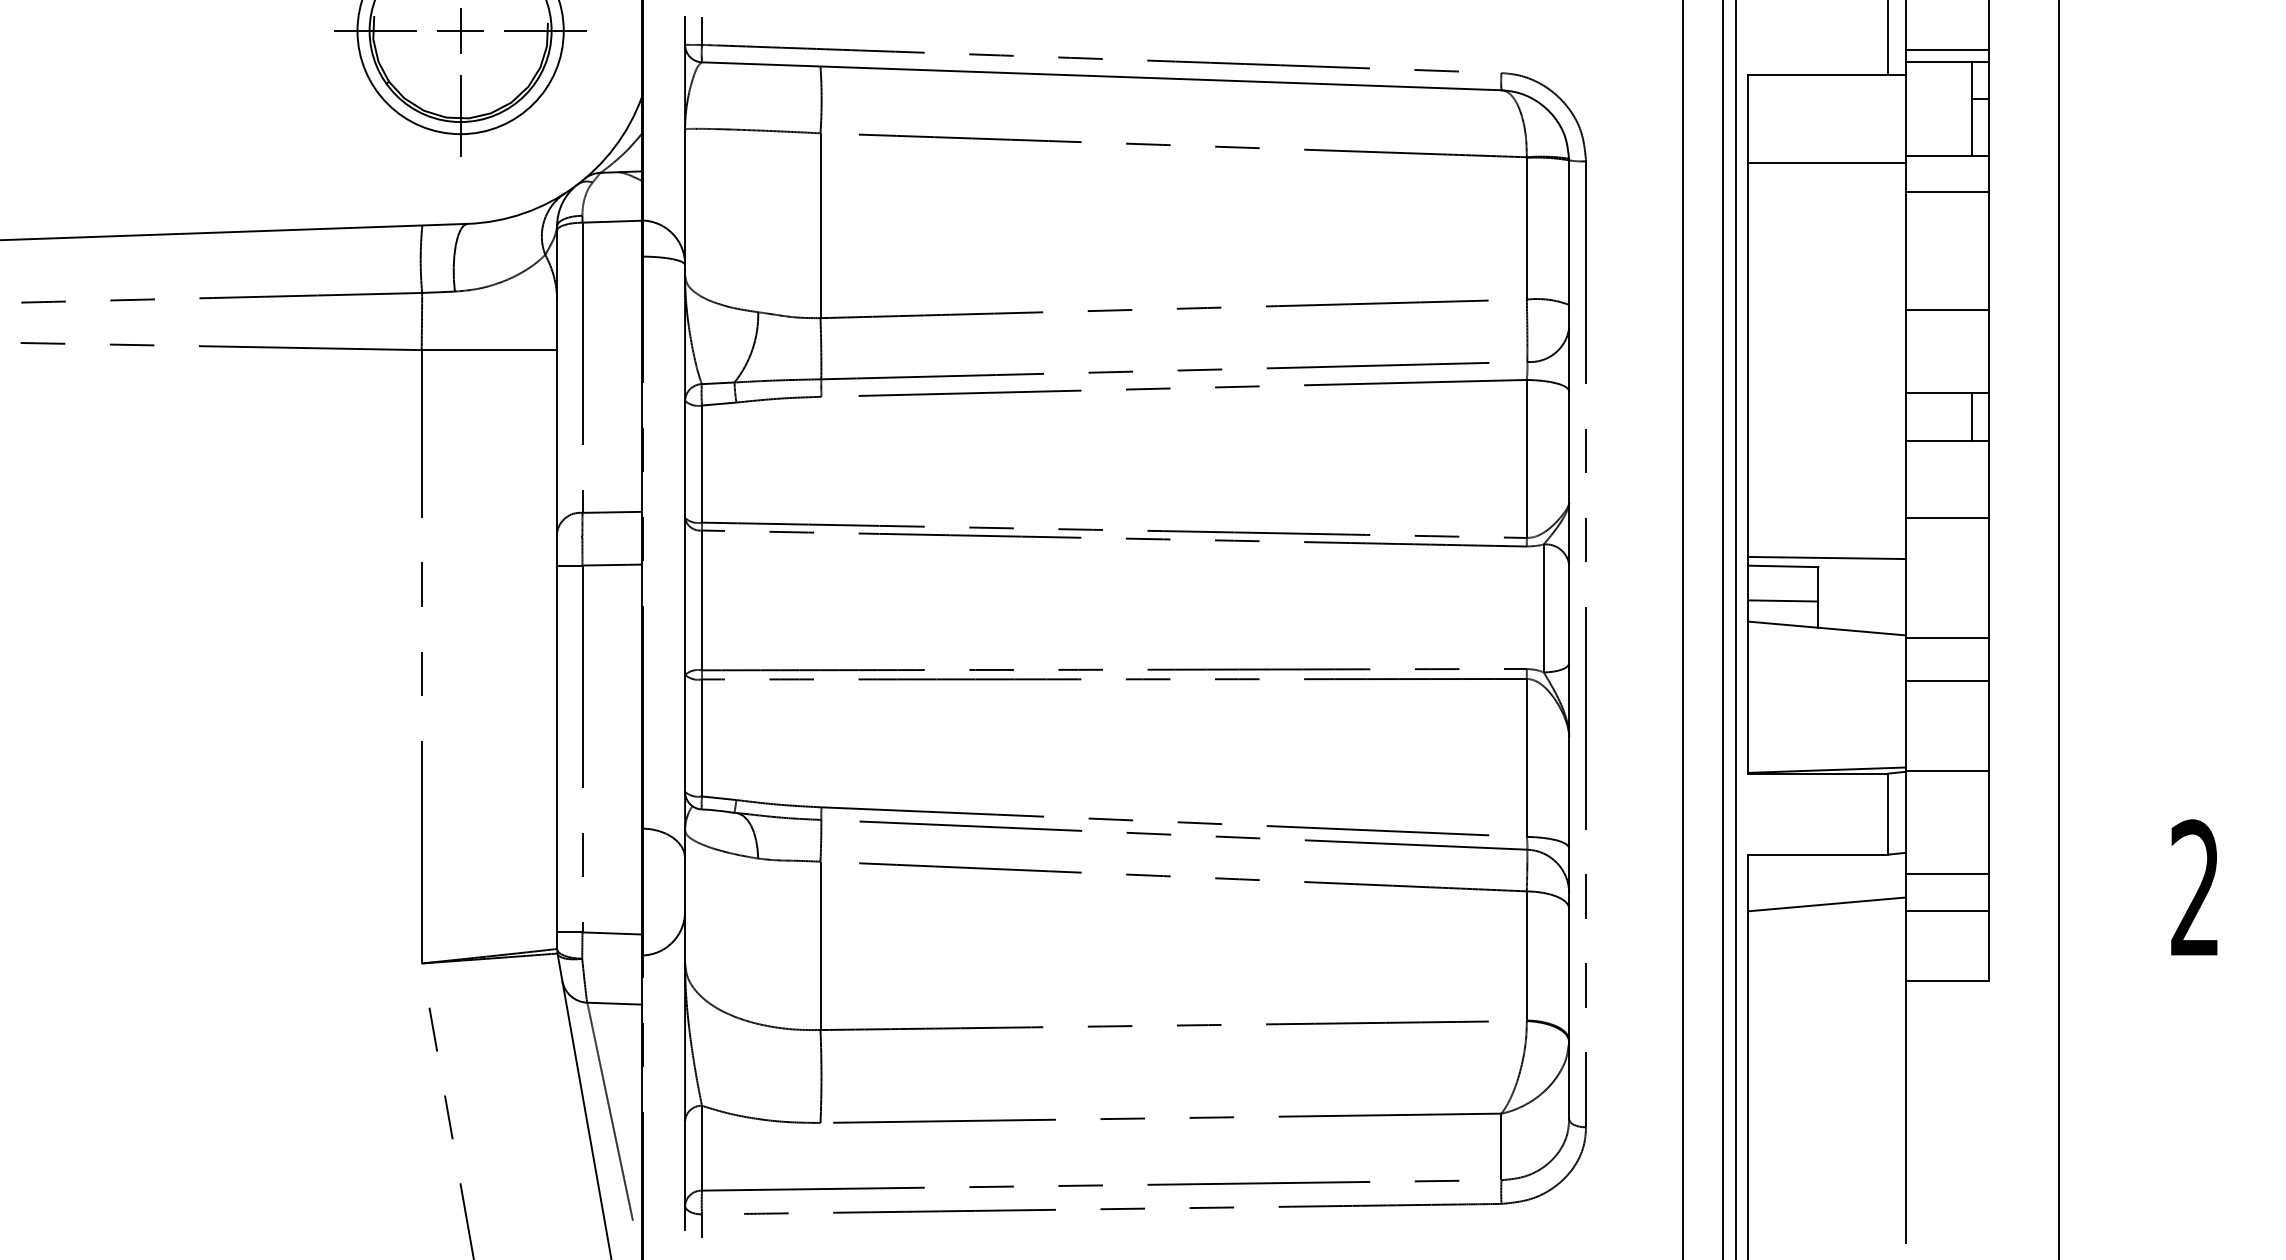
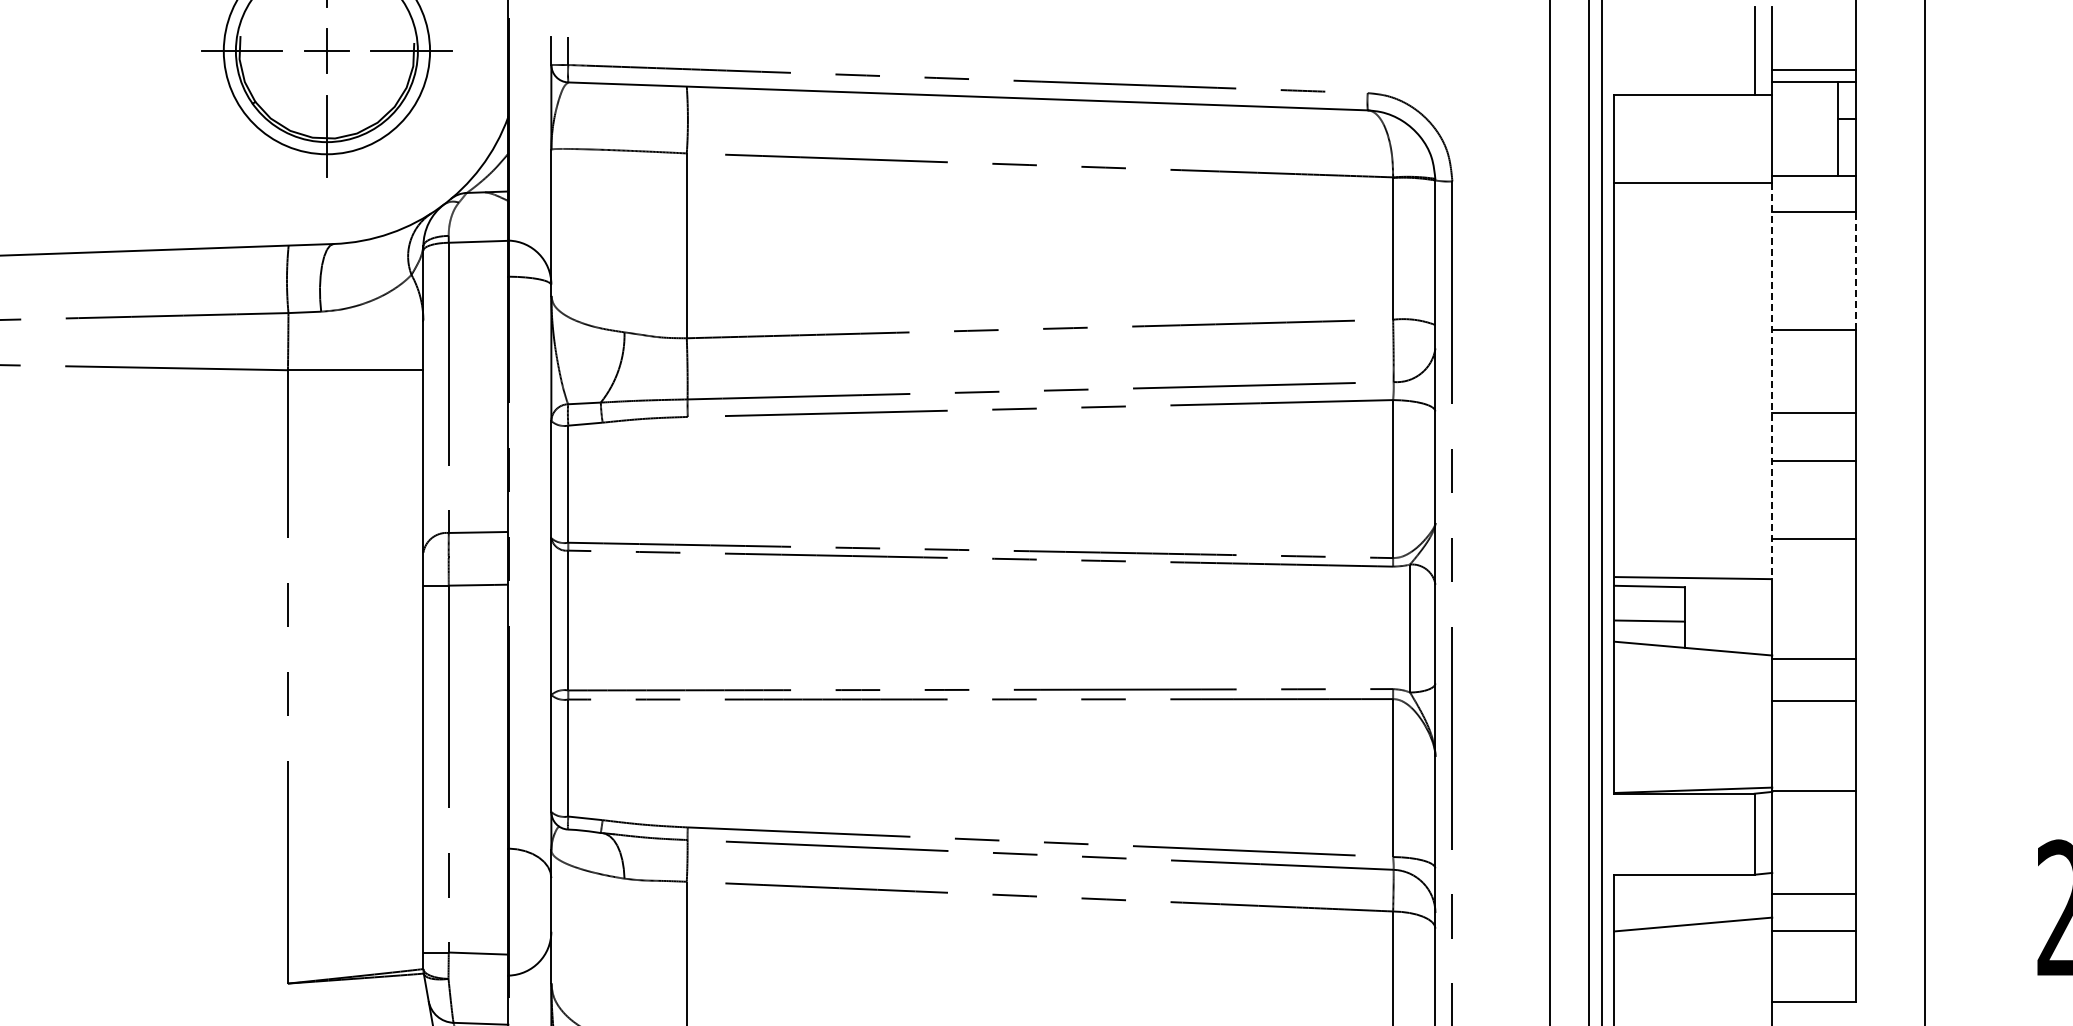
line: (1989, 250) -> (1855, 270), solid -> dashed
line: (1905, 361) -> (1771, 381), solid -> dashed
line: (1971, 417) -> (1837, 437), removed

